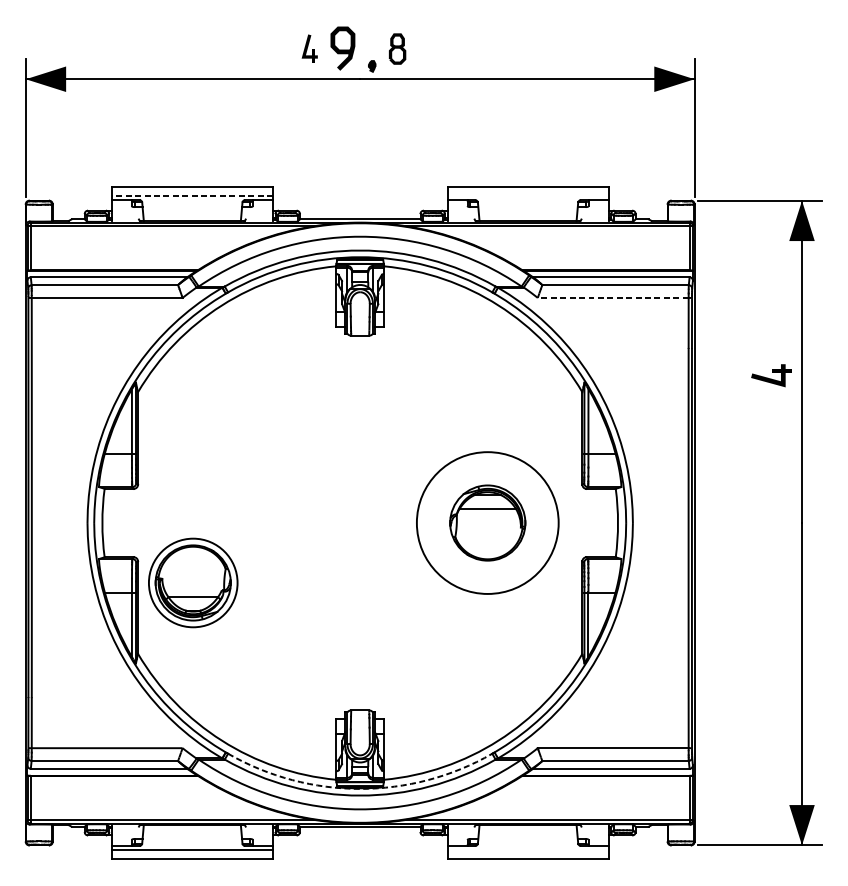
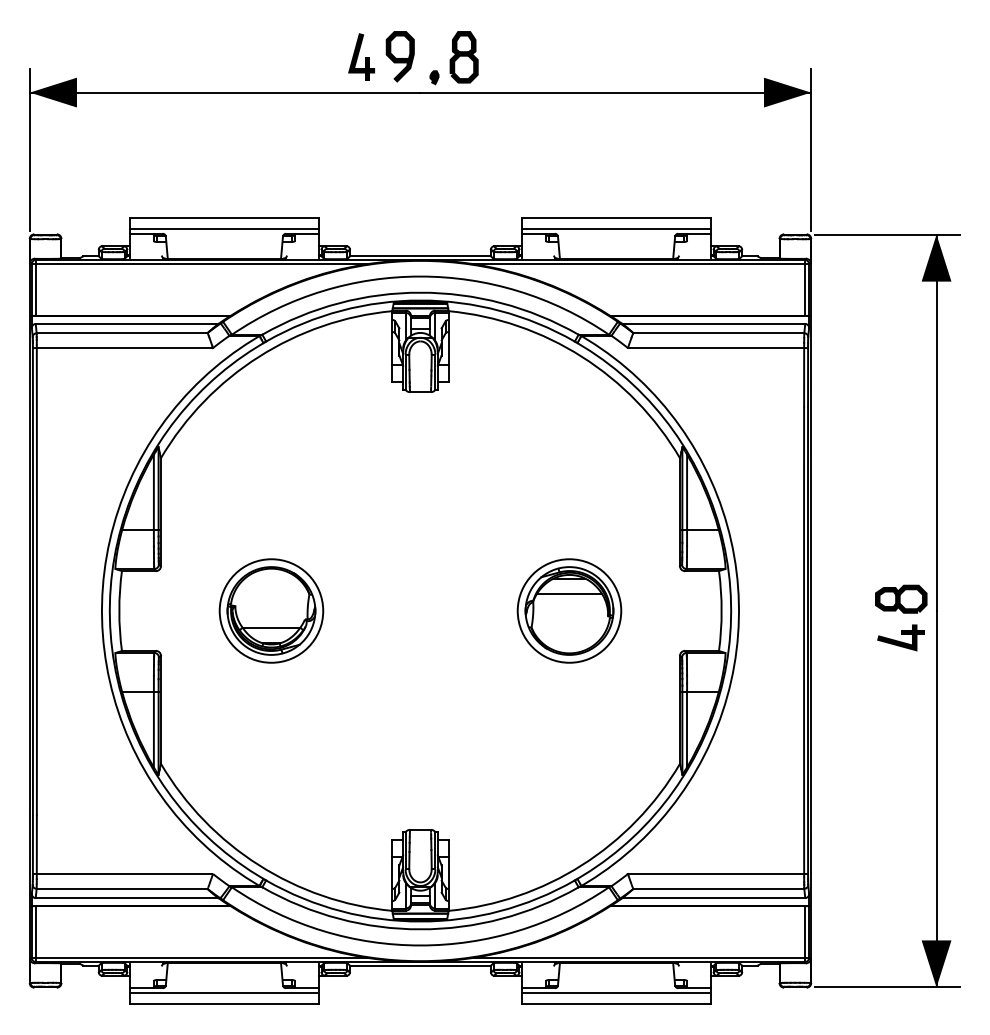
part: (309, 48) -> (361, 56), size x1.43
part: (397, 49) -> (463, 57), size x1.43
line: (191, 196) -> (223, 229), dashed -> solid
line: (528, 196) -> (616, 229), added
line: (612, 298) -> (715, 348), dashed -> solid
part: (771, 375) -> (900, 637), moved
part: (772, 512) -> (901, 598), added
circle: (487, 522) -> (569, 610), size x0.62
part: (193, 582) -> (271, 610), moved
arc: (360, 788) -> (420, 921), dashed -> solid
line: (528, 849) -> (616, 992), added

